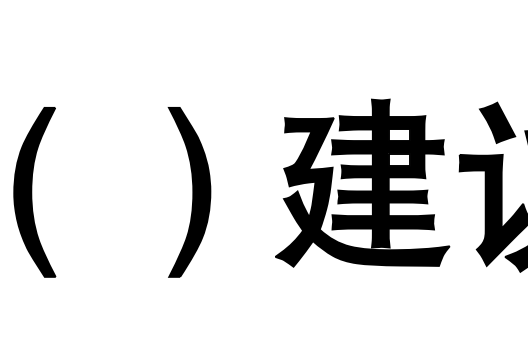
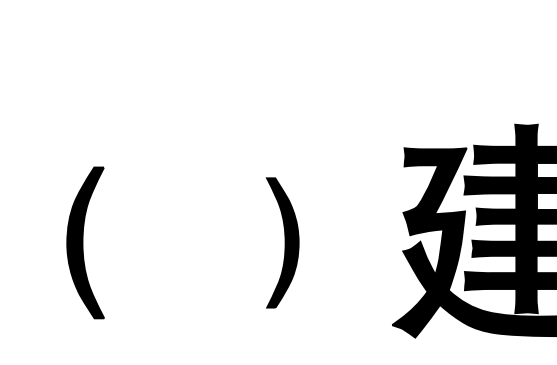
part: (34, 192) -> (85, 243), size x0.7
part: (189, 192) -> (282, 243), size x0.6

